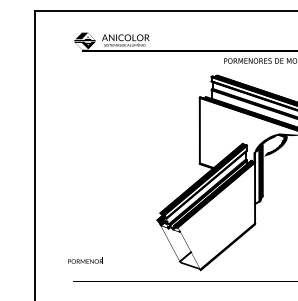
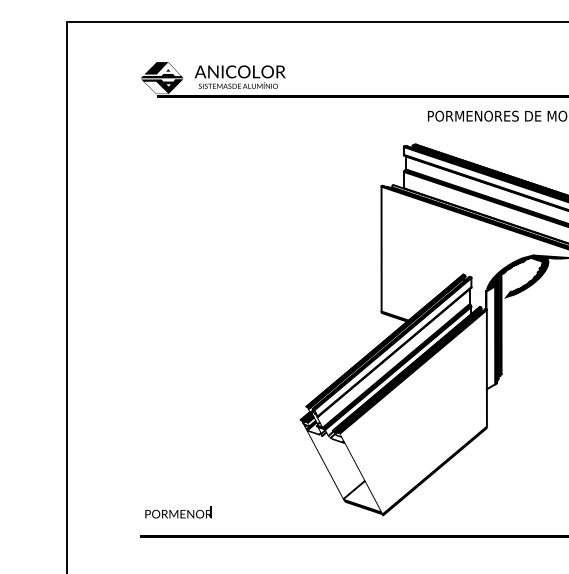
text: (85, 260) -> (178, 512), moved

